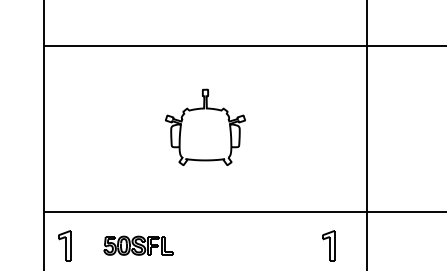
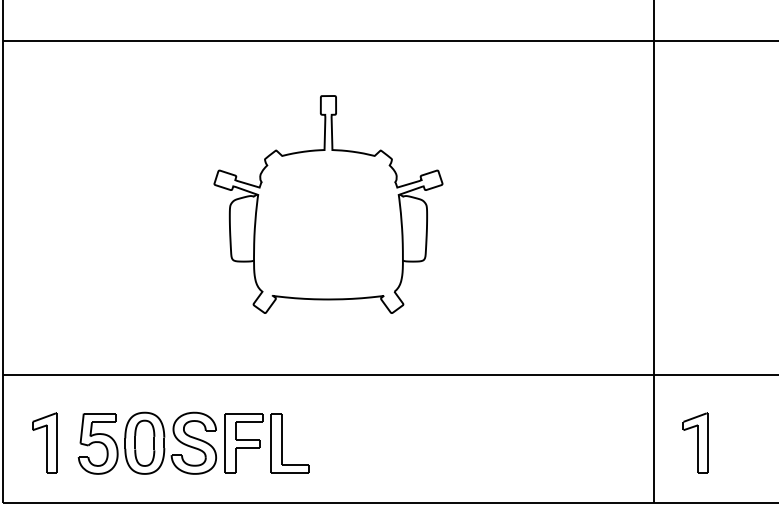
part: (205, 127) -> (328, 204), size x1.43
part: (138, 245) -> (193, 442), size x1.67
part: (328, 245) -> (695, 442), moved

